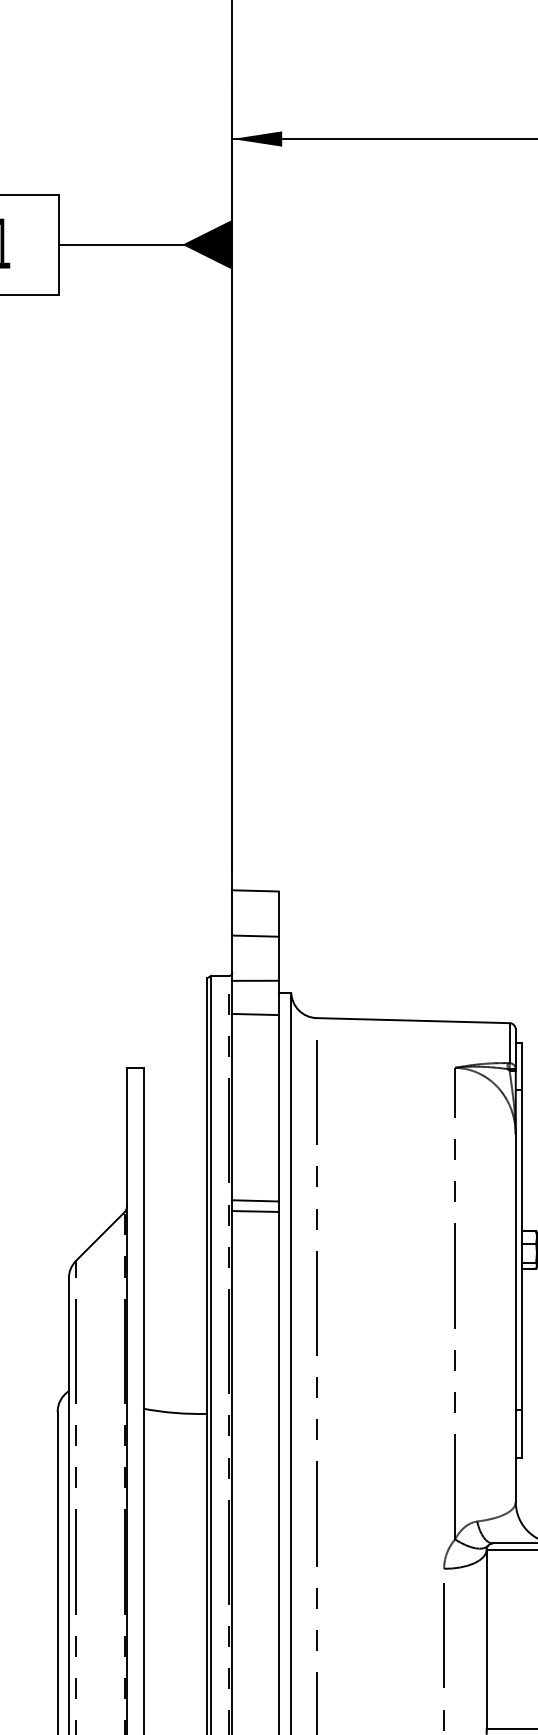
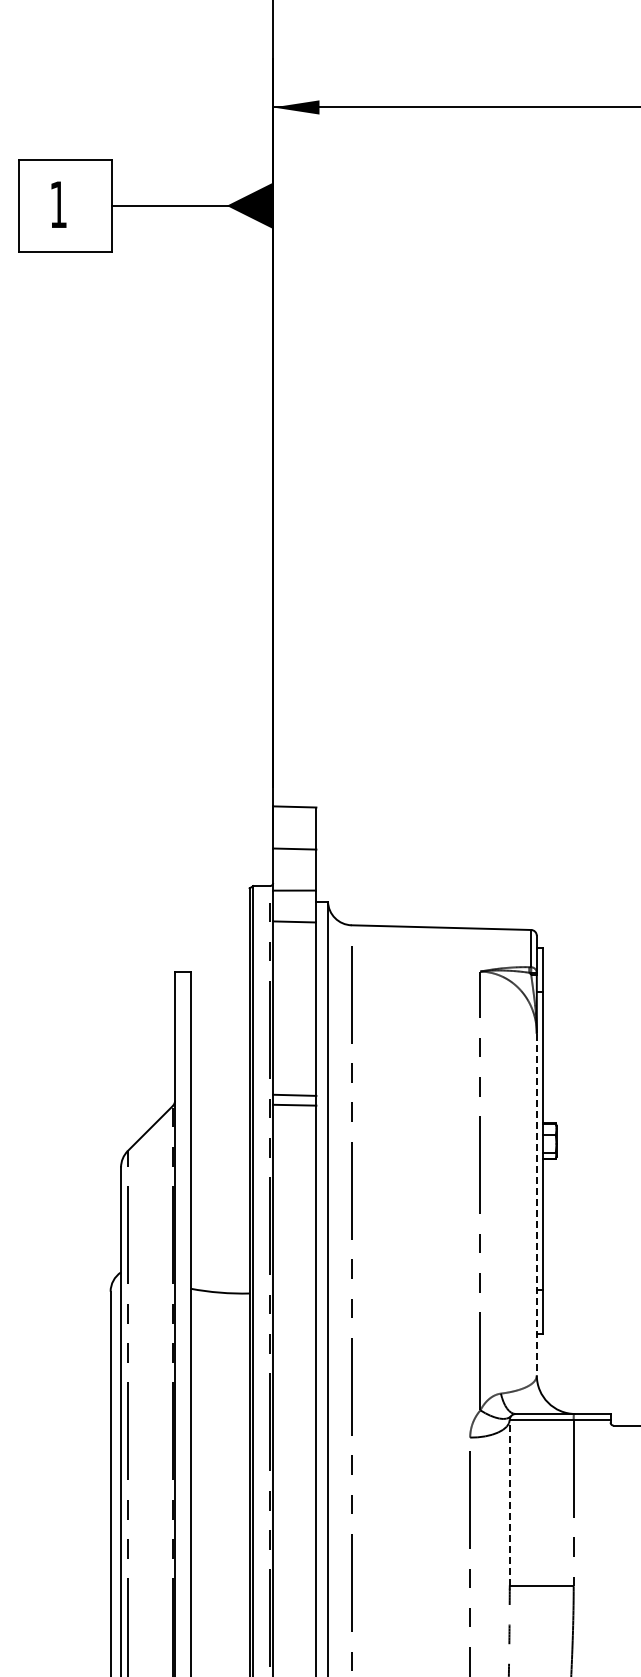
line: (515, 1318) -> (536, 1204), solid -> dashed
line: (486, 1638) -> (509, 1502), solid -> dashed

